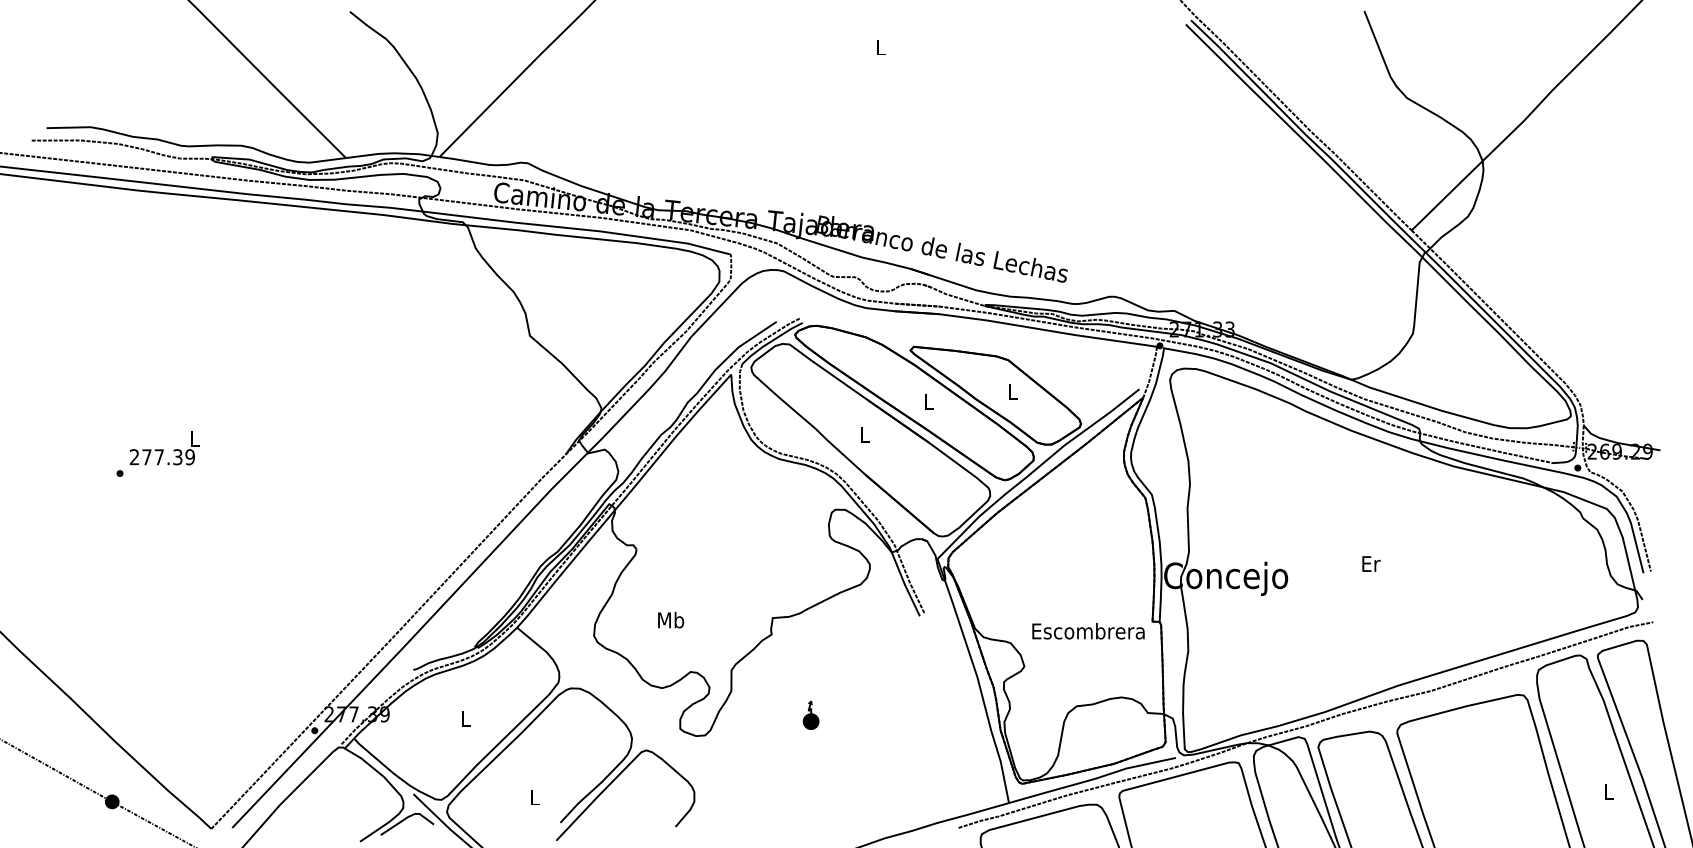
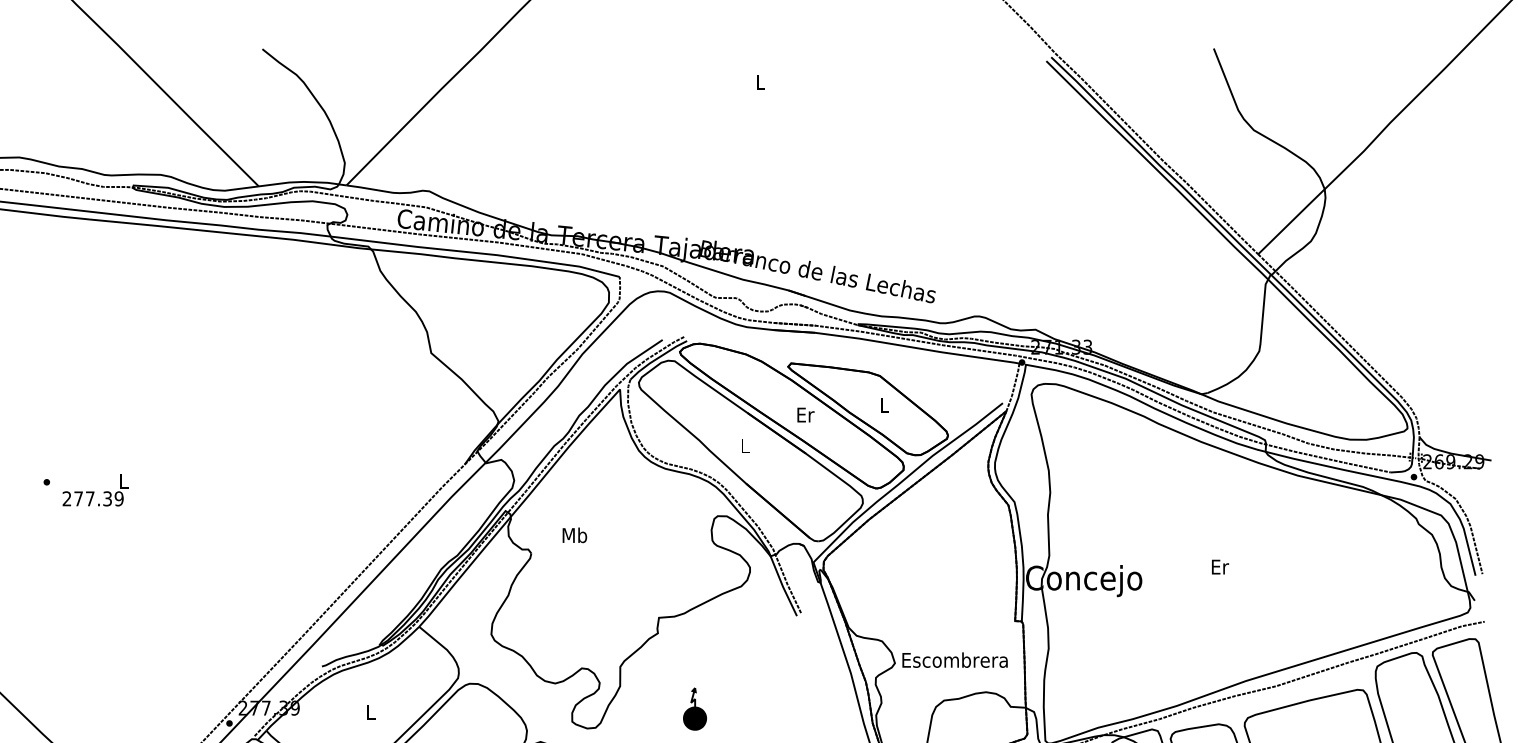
text: (929, 401) -> (805, 414), L -> Er
text: (164, 448) -> (95, 490), moved
text: (671, 619) -> (575, 534), moved
text: (1088, 631) -> (955, 660), moved
part: (810, 714) -> (694, 708), size x1.6

